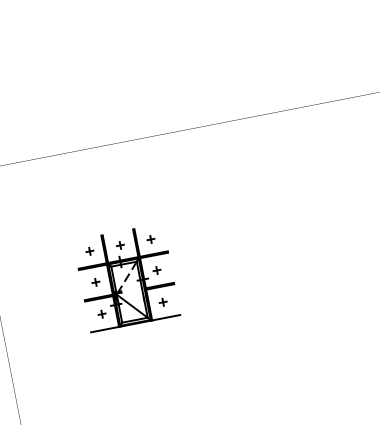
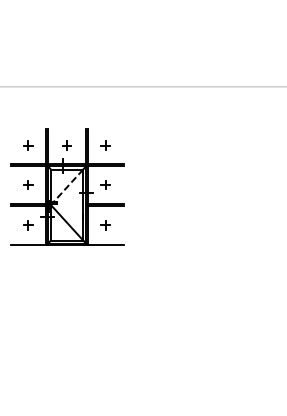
part: (126, 277) -> (67, 186), size x1.67

